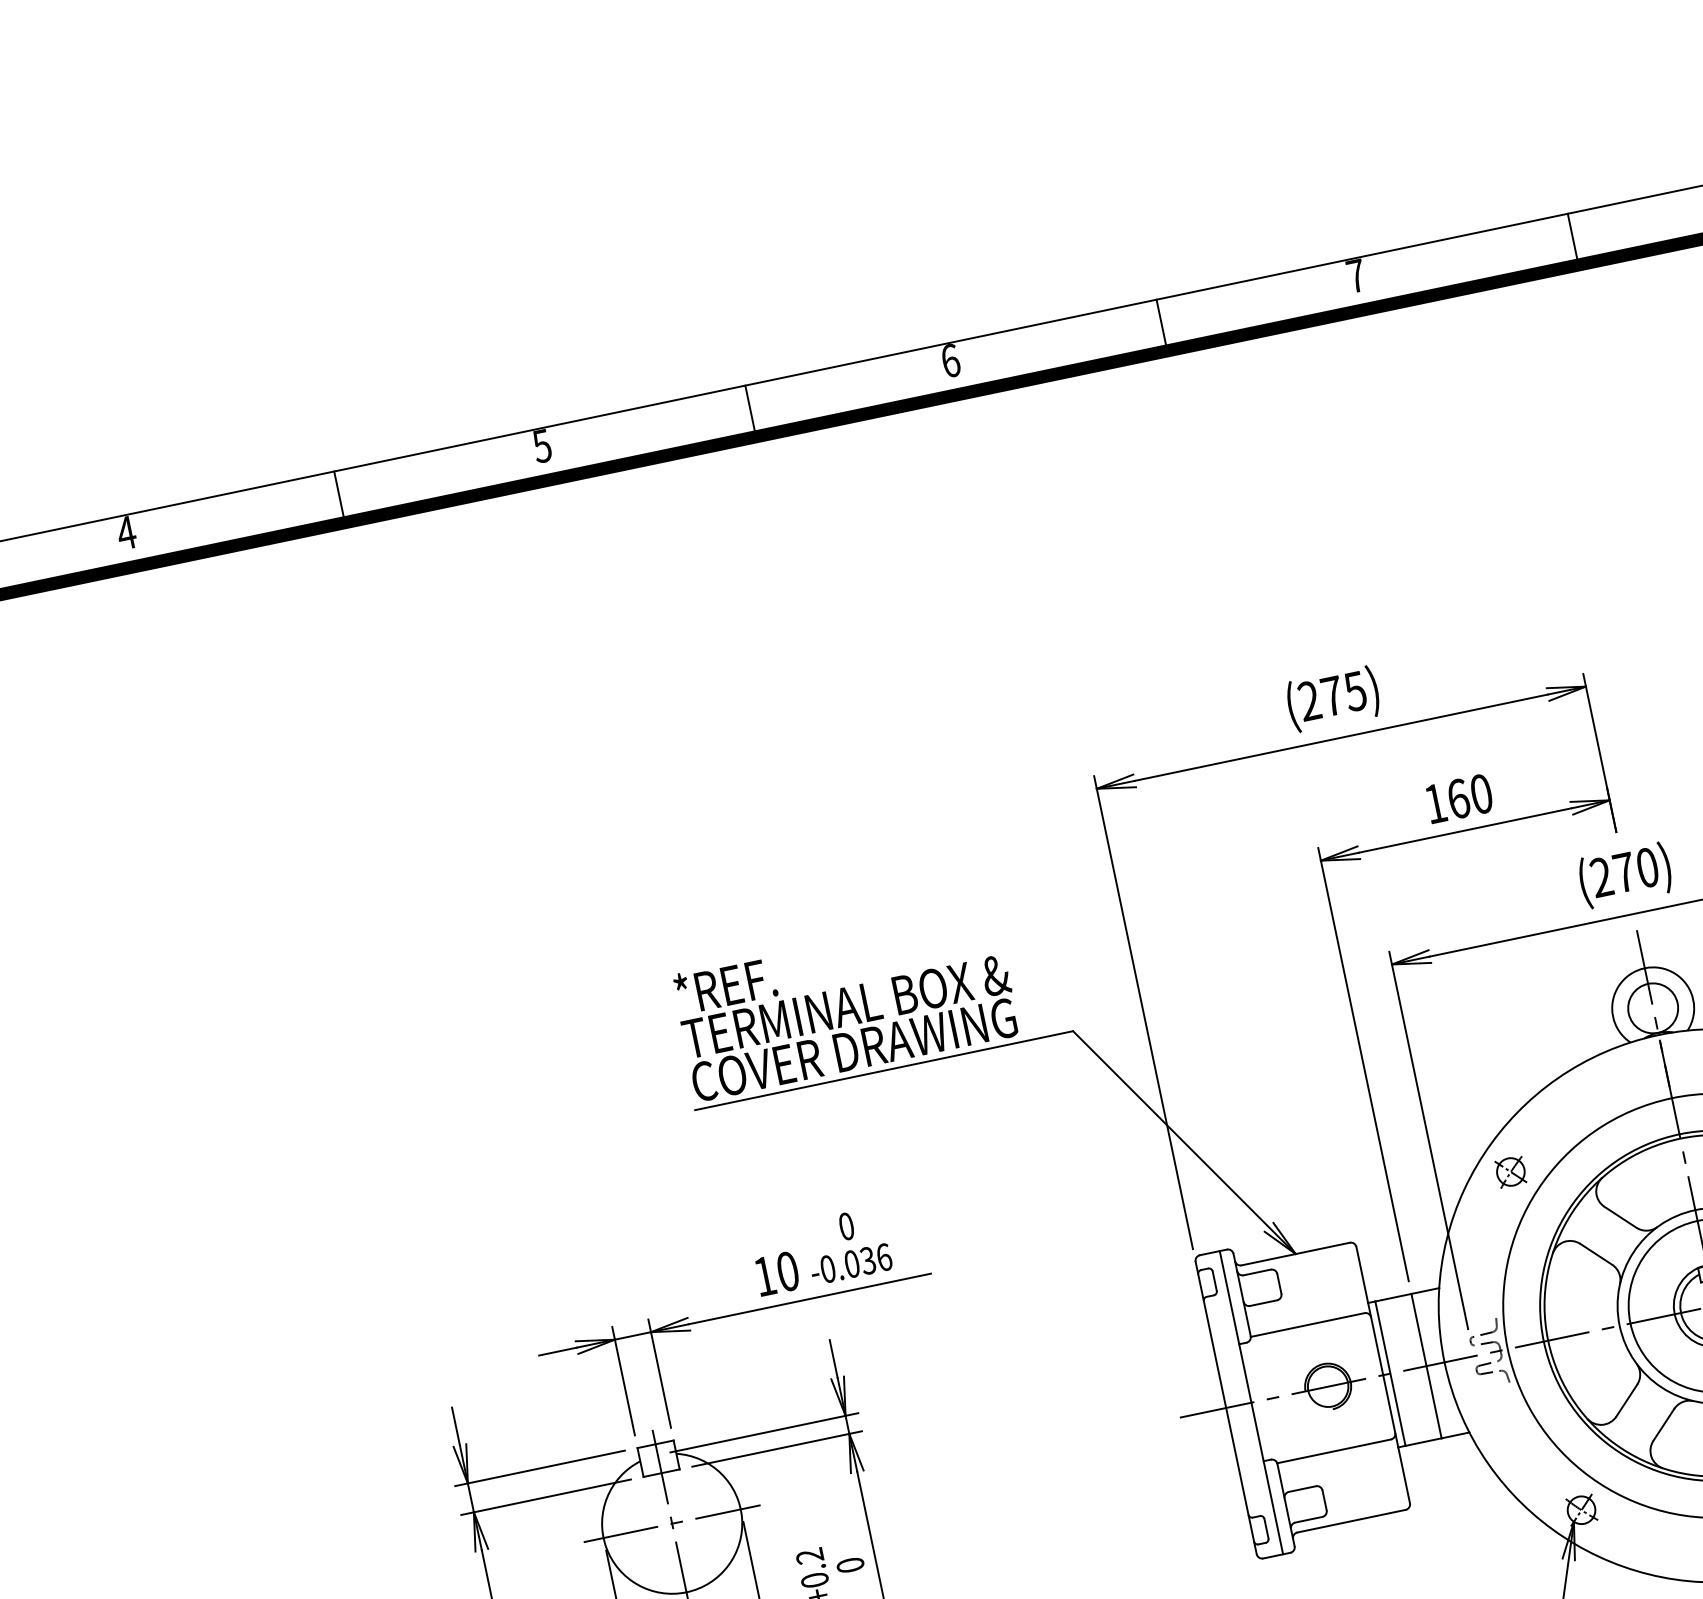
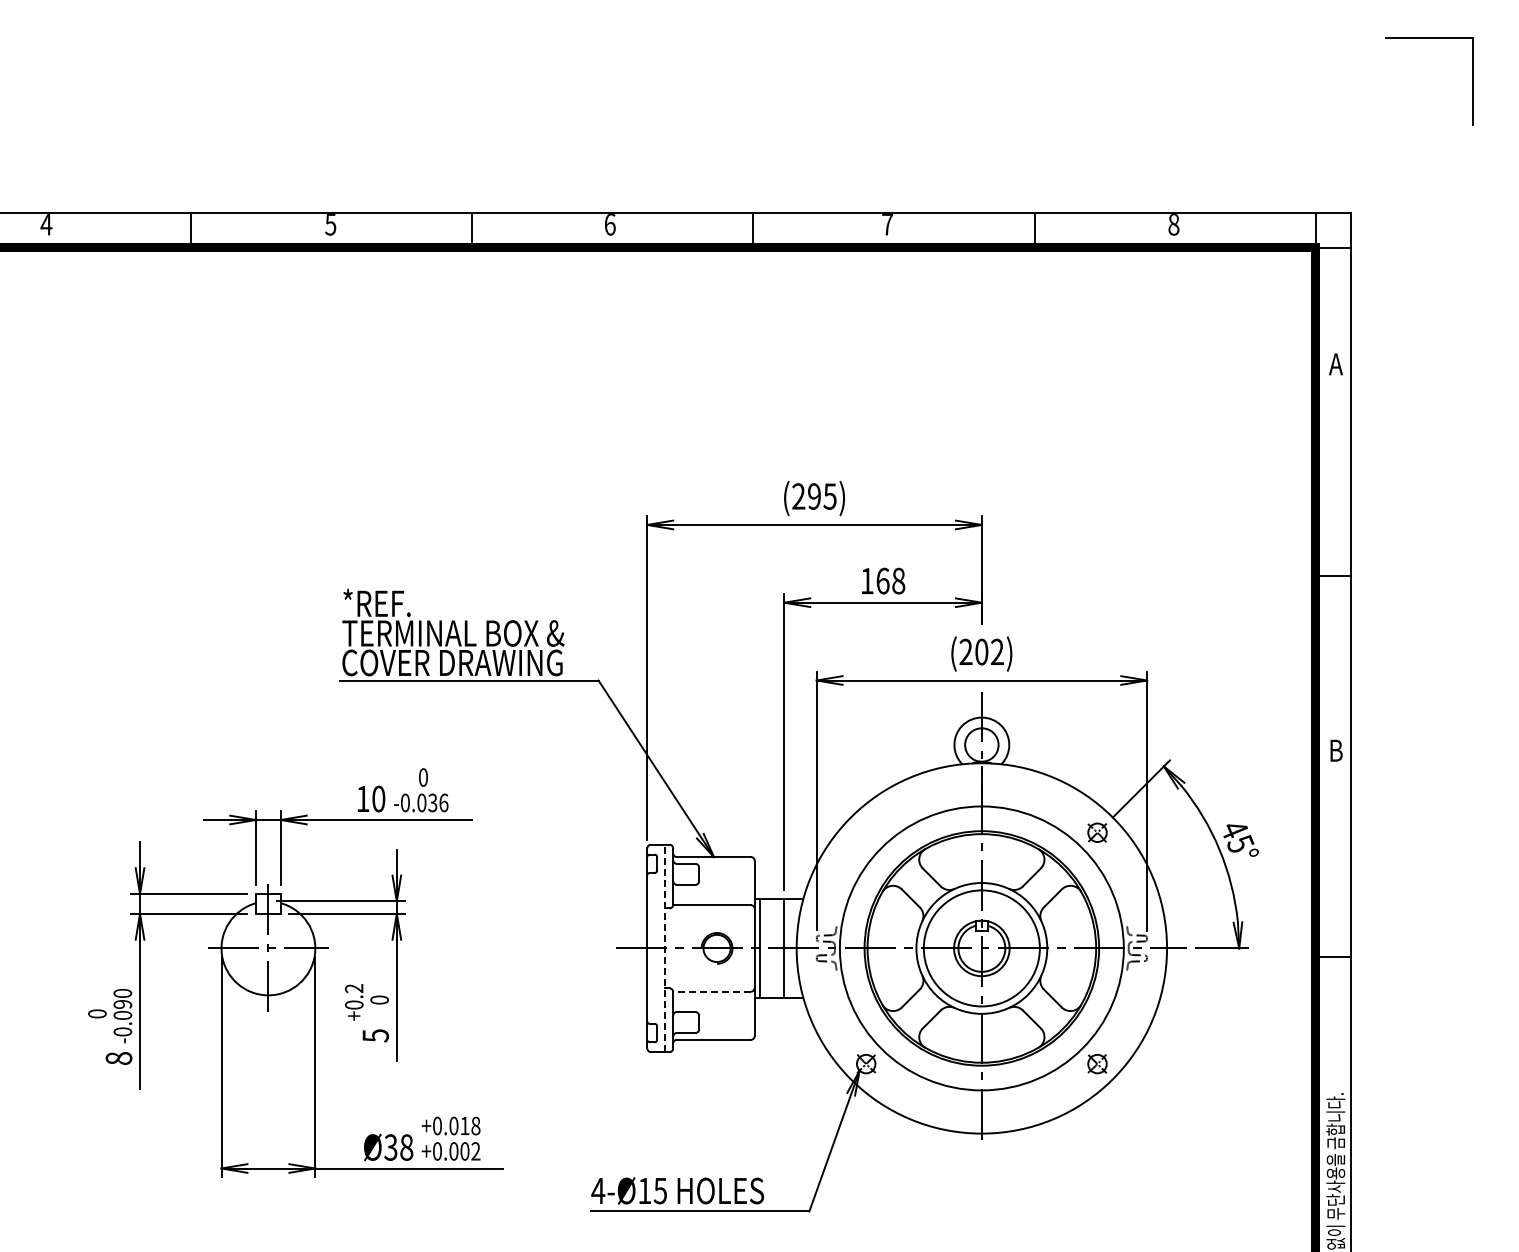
text: (1332, 696) -> (814, 496), (275) -> (295)
text: (1481, 794) -> (898, 581), 160 -> 168
text: (1635, 869) -> (989, 651), (270) -> (202)
part: (1511, 1171) -> (866, 832), removed
line: (1251, 1402) -> (664, 948), solid -> dashed
line: (1334, 1451) -> (712, 991), solid -> dashed

